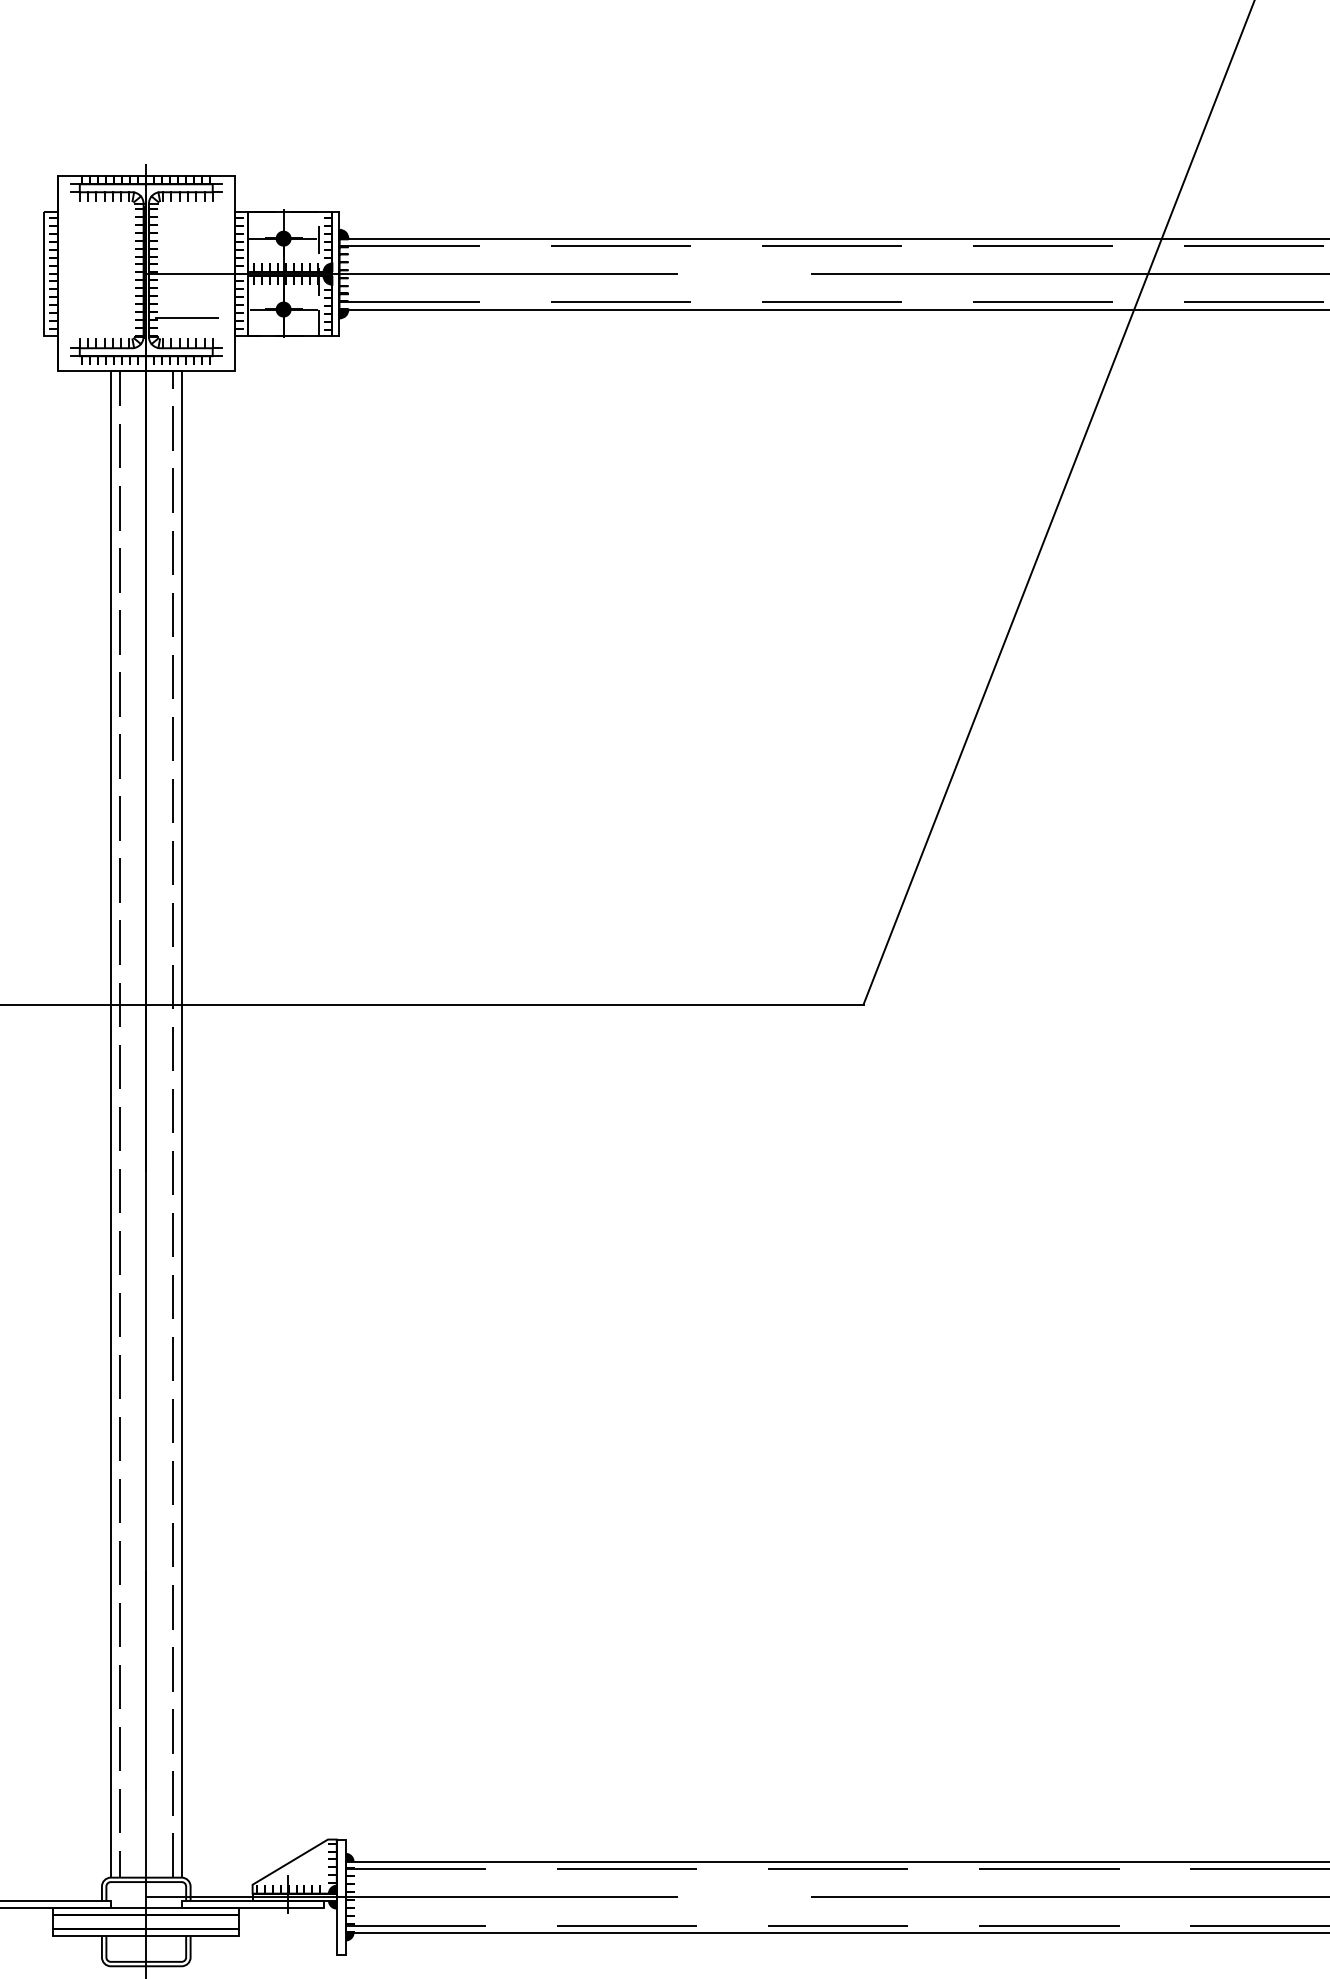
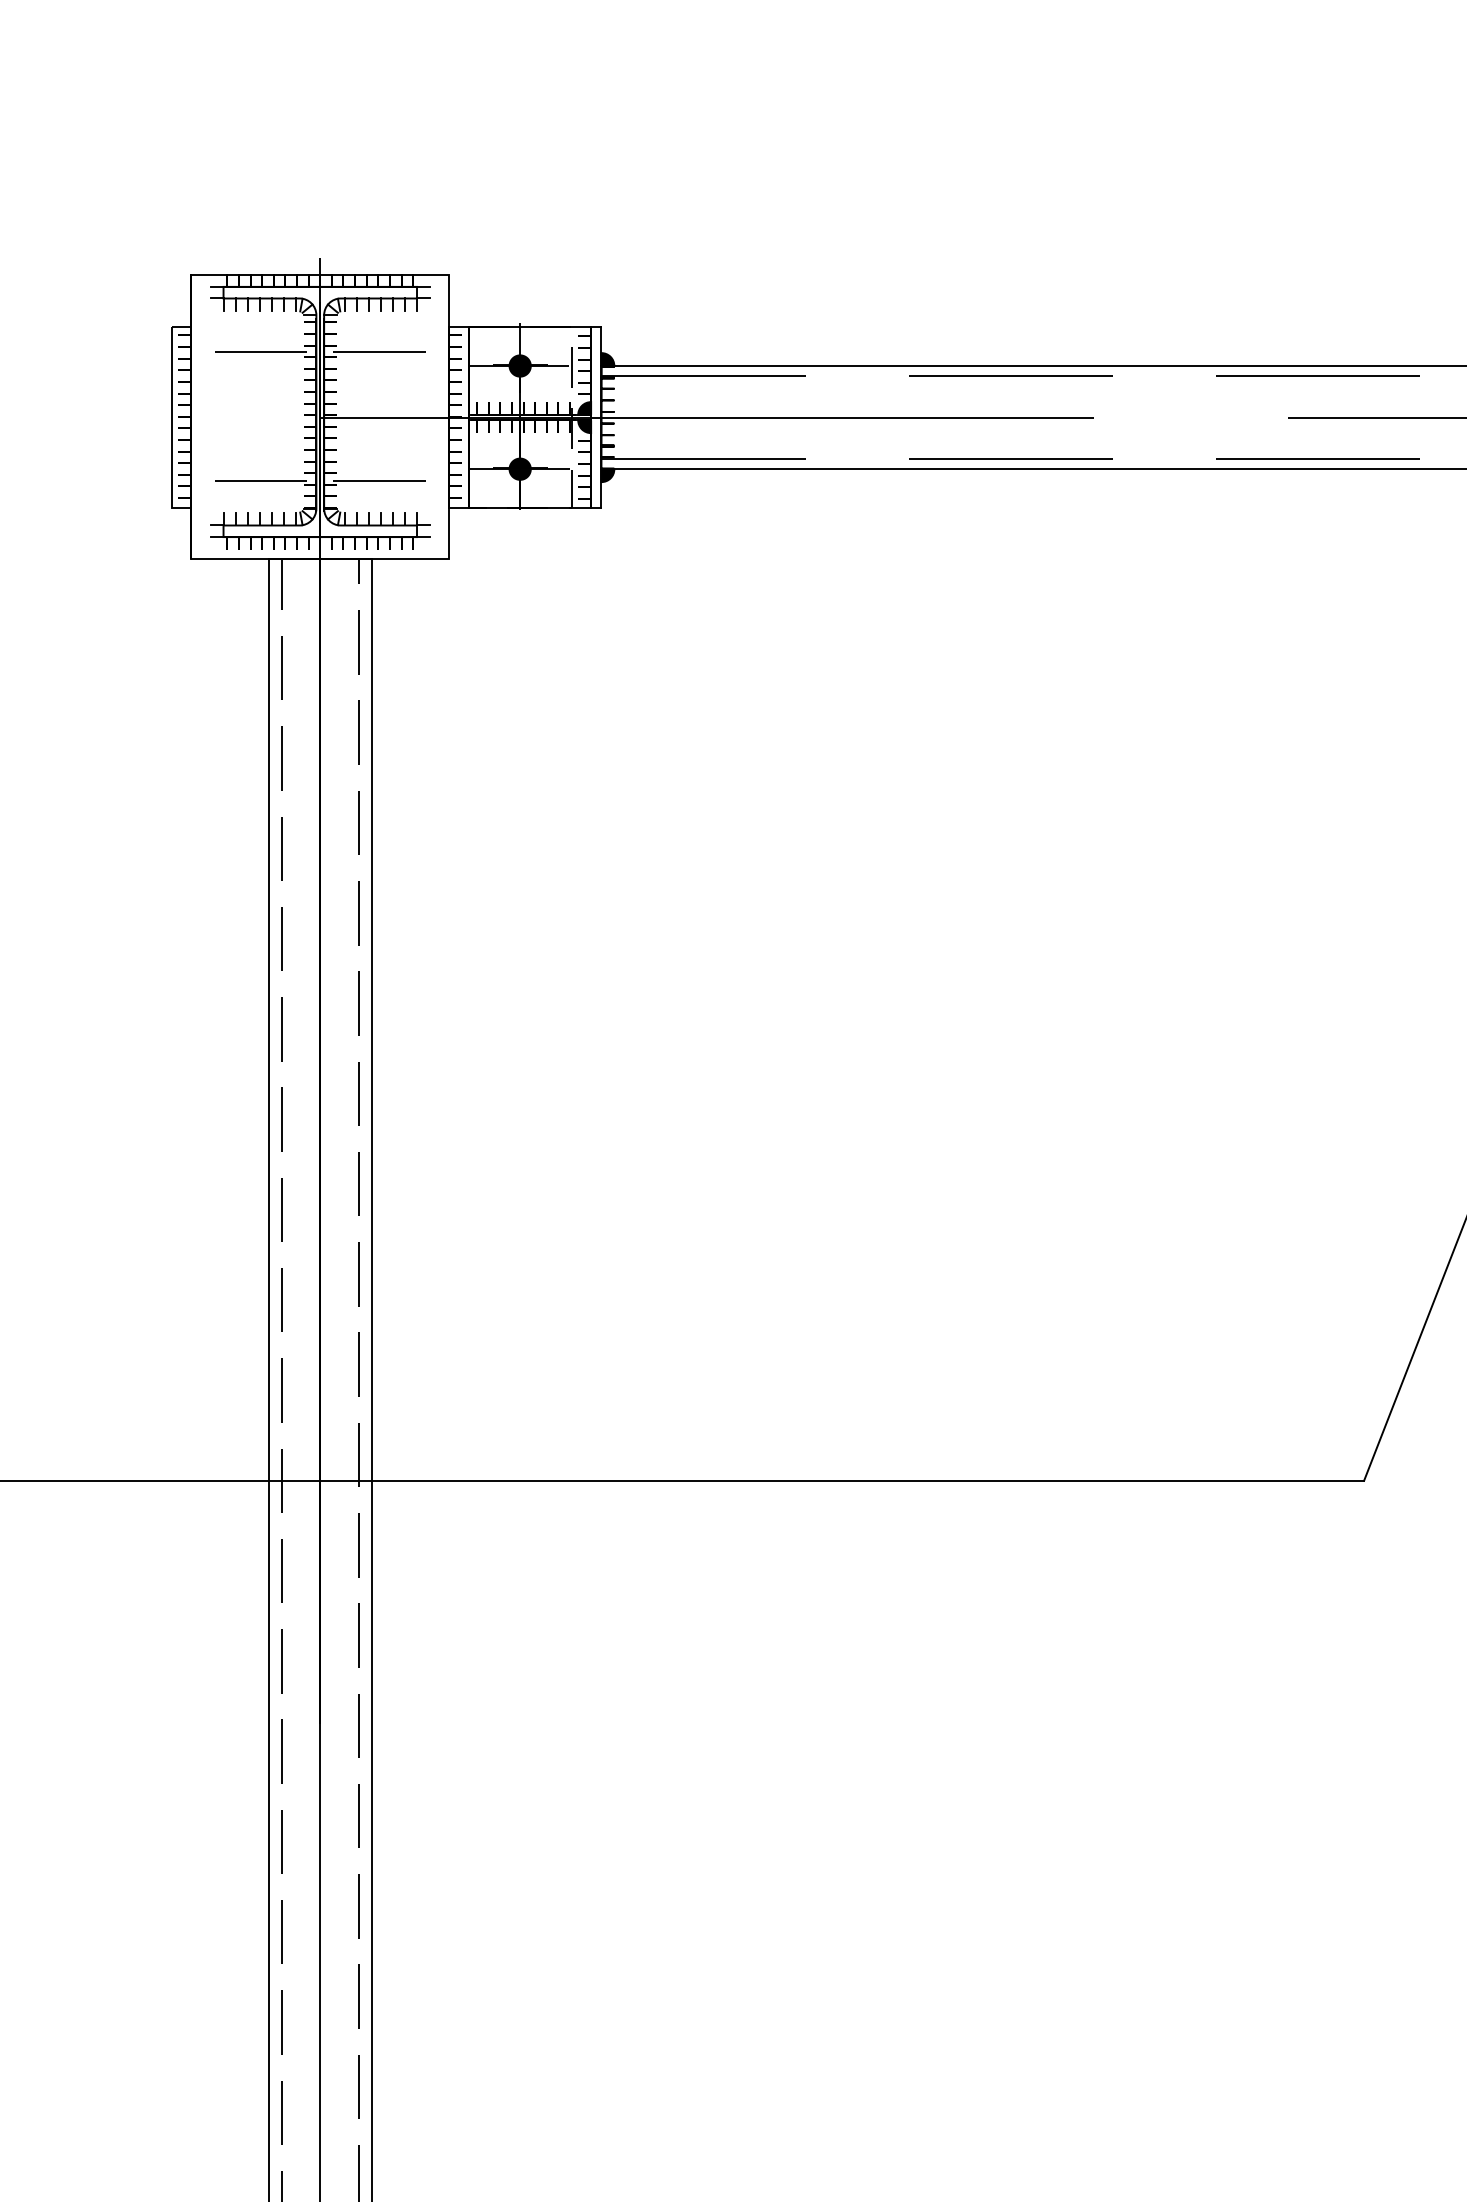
line: (101, 229) -> (255, 352), added
line: (190, 229) -> (384, 352), added
line: (101, 317) -> (255, 480), added

